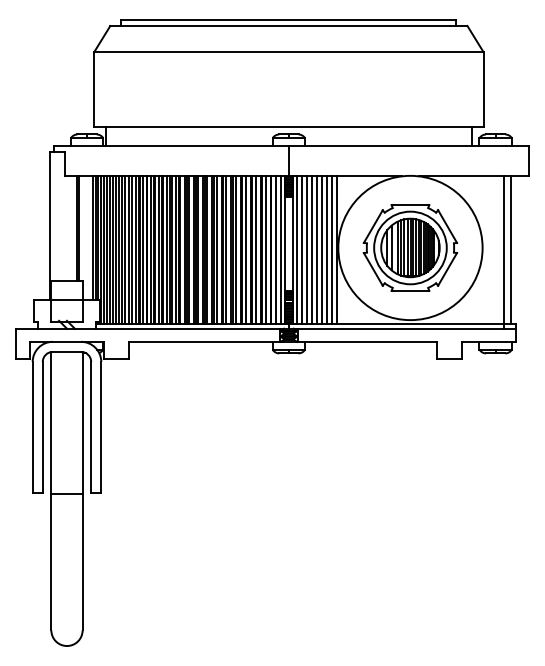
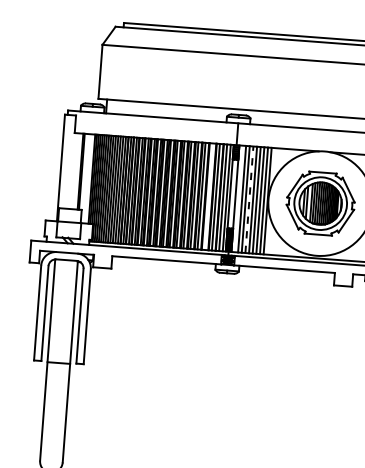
line: (255, 249) -> (208, 196), removed
line: (296, 249) -> (238, 198), removed
line: (312, 250) -> (249, 200), solid -> dashed

